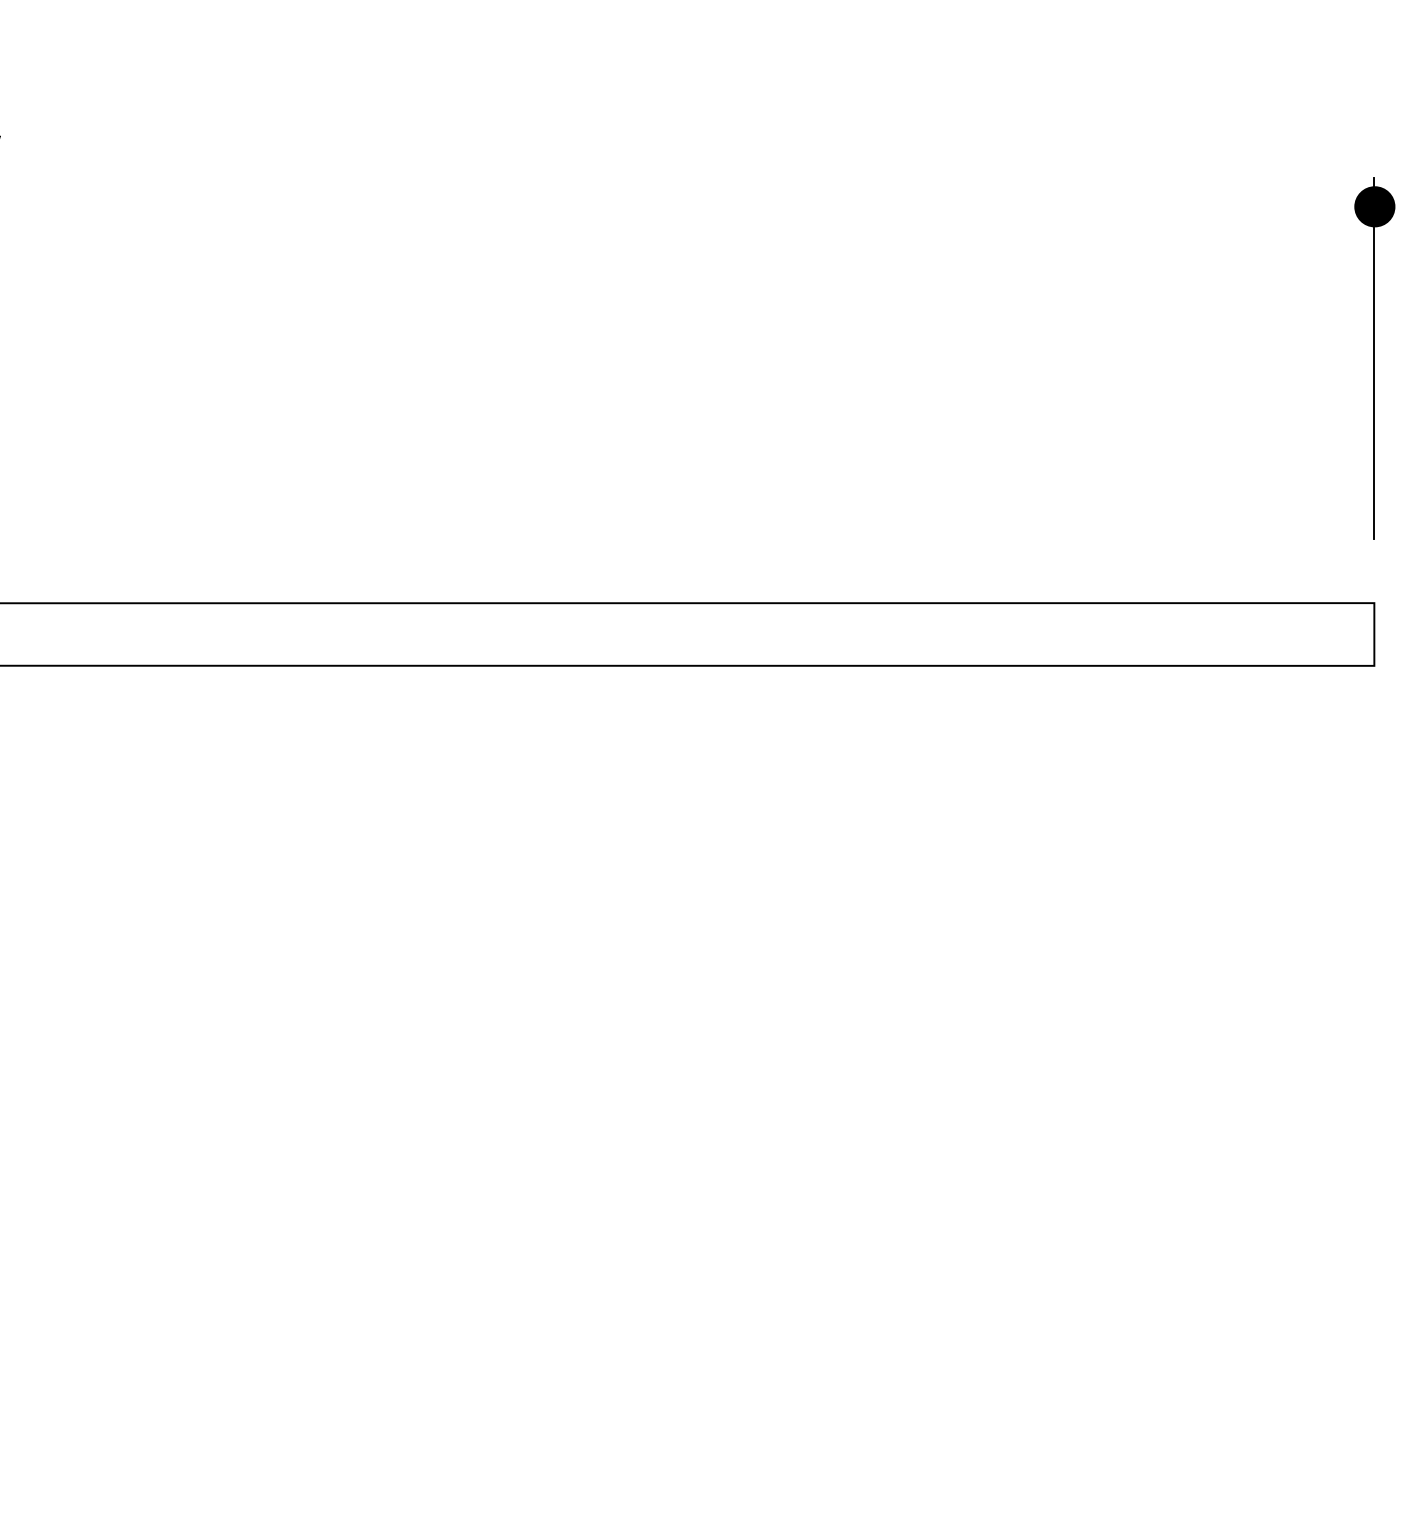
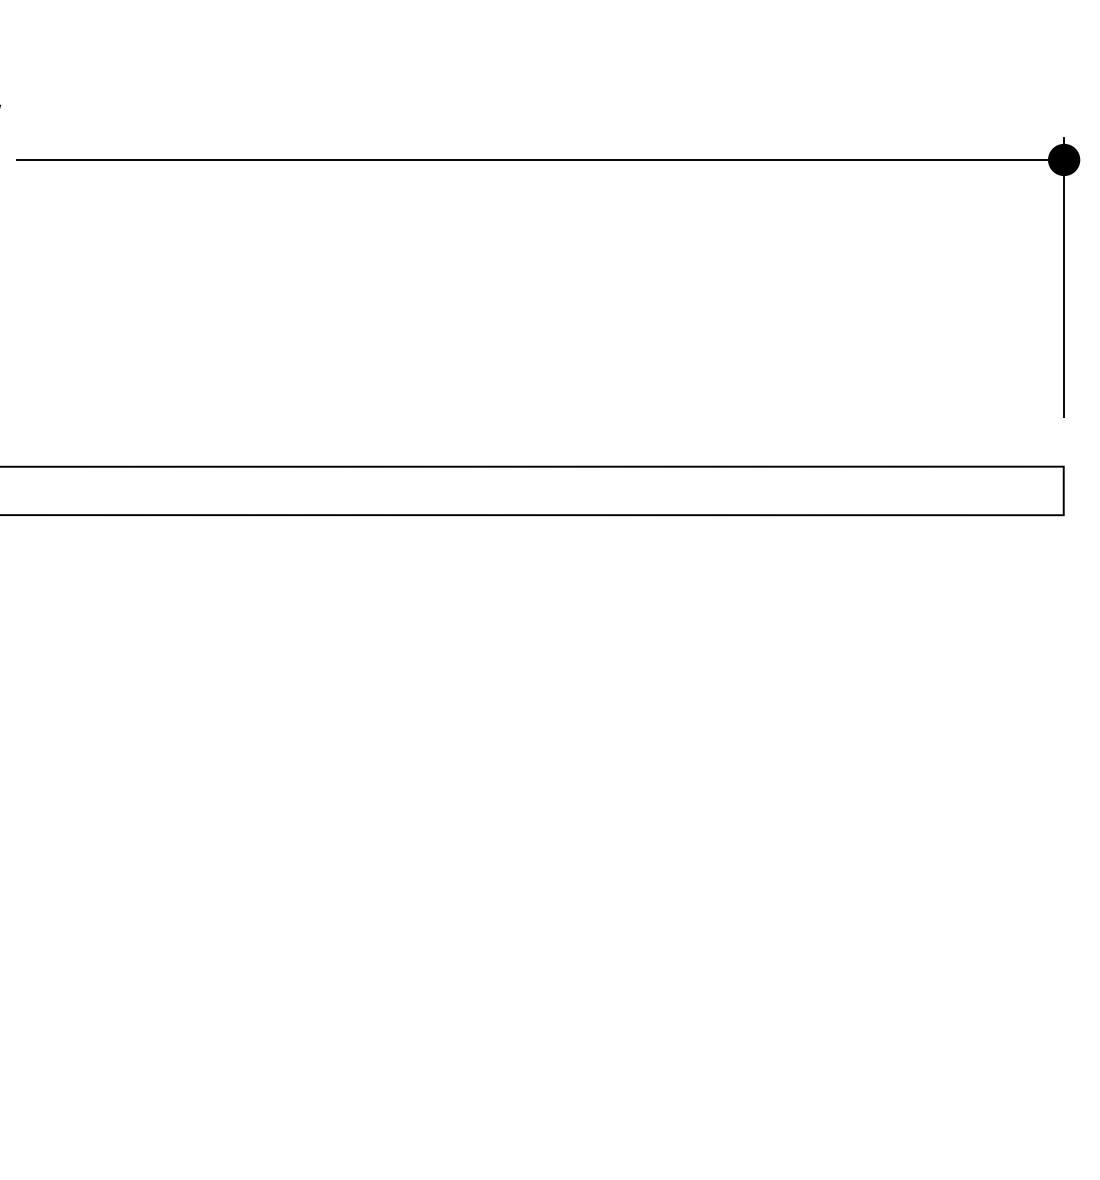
line: (698, 206) -> (540, 159), added

